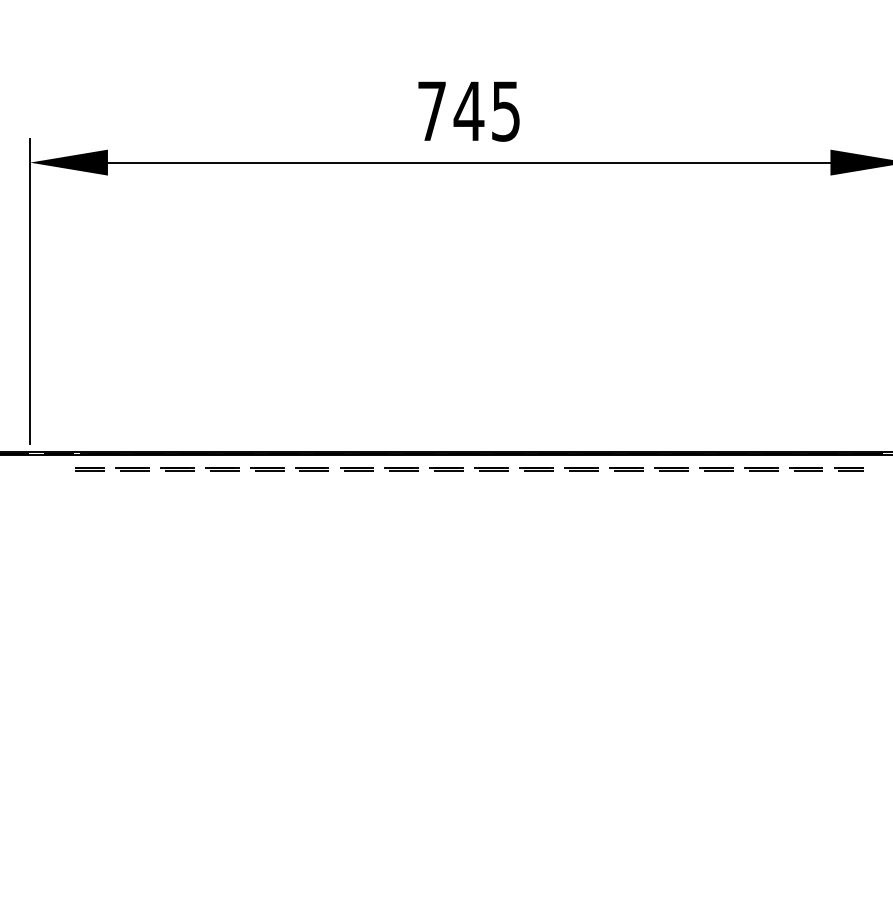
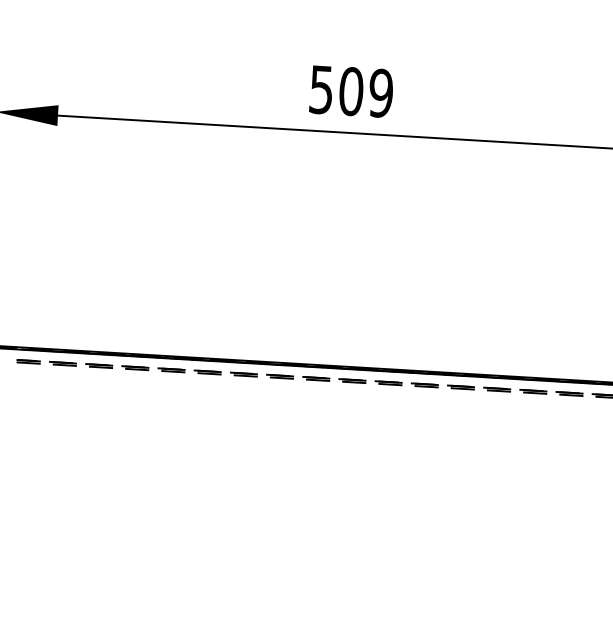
text: (469, 110) -> (351, 90), 745 -> 509

